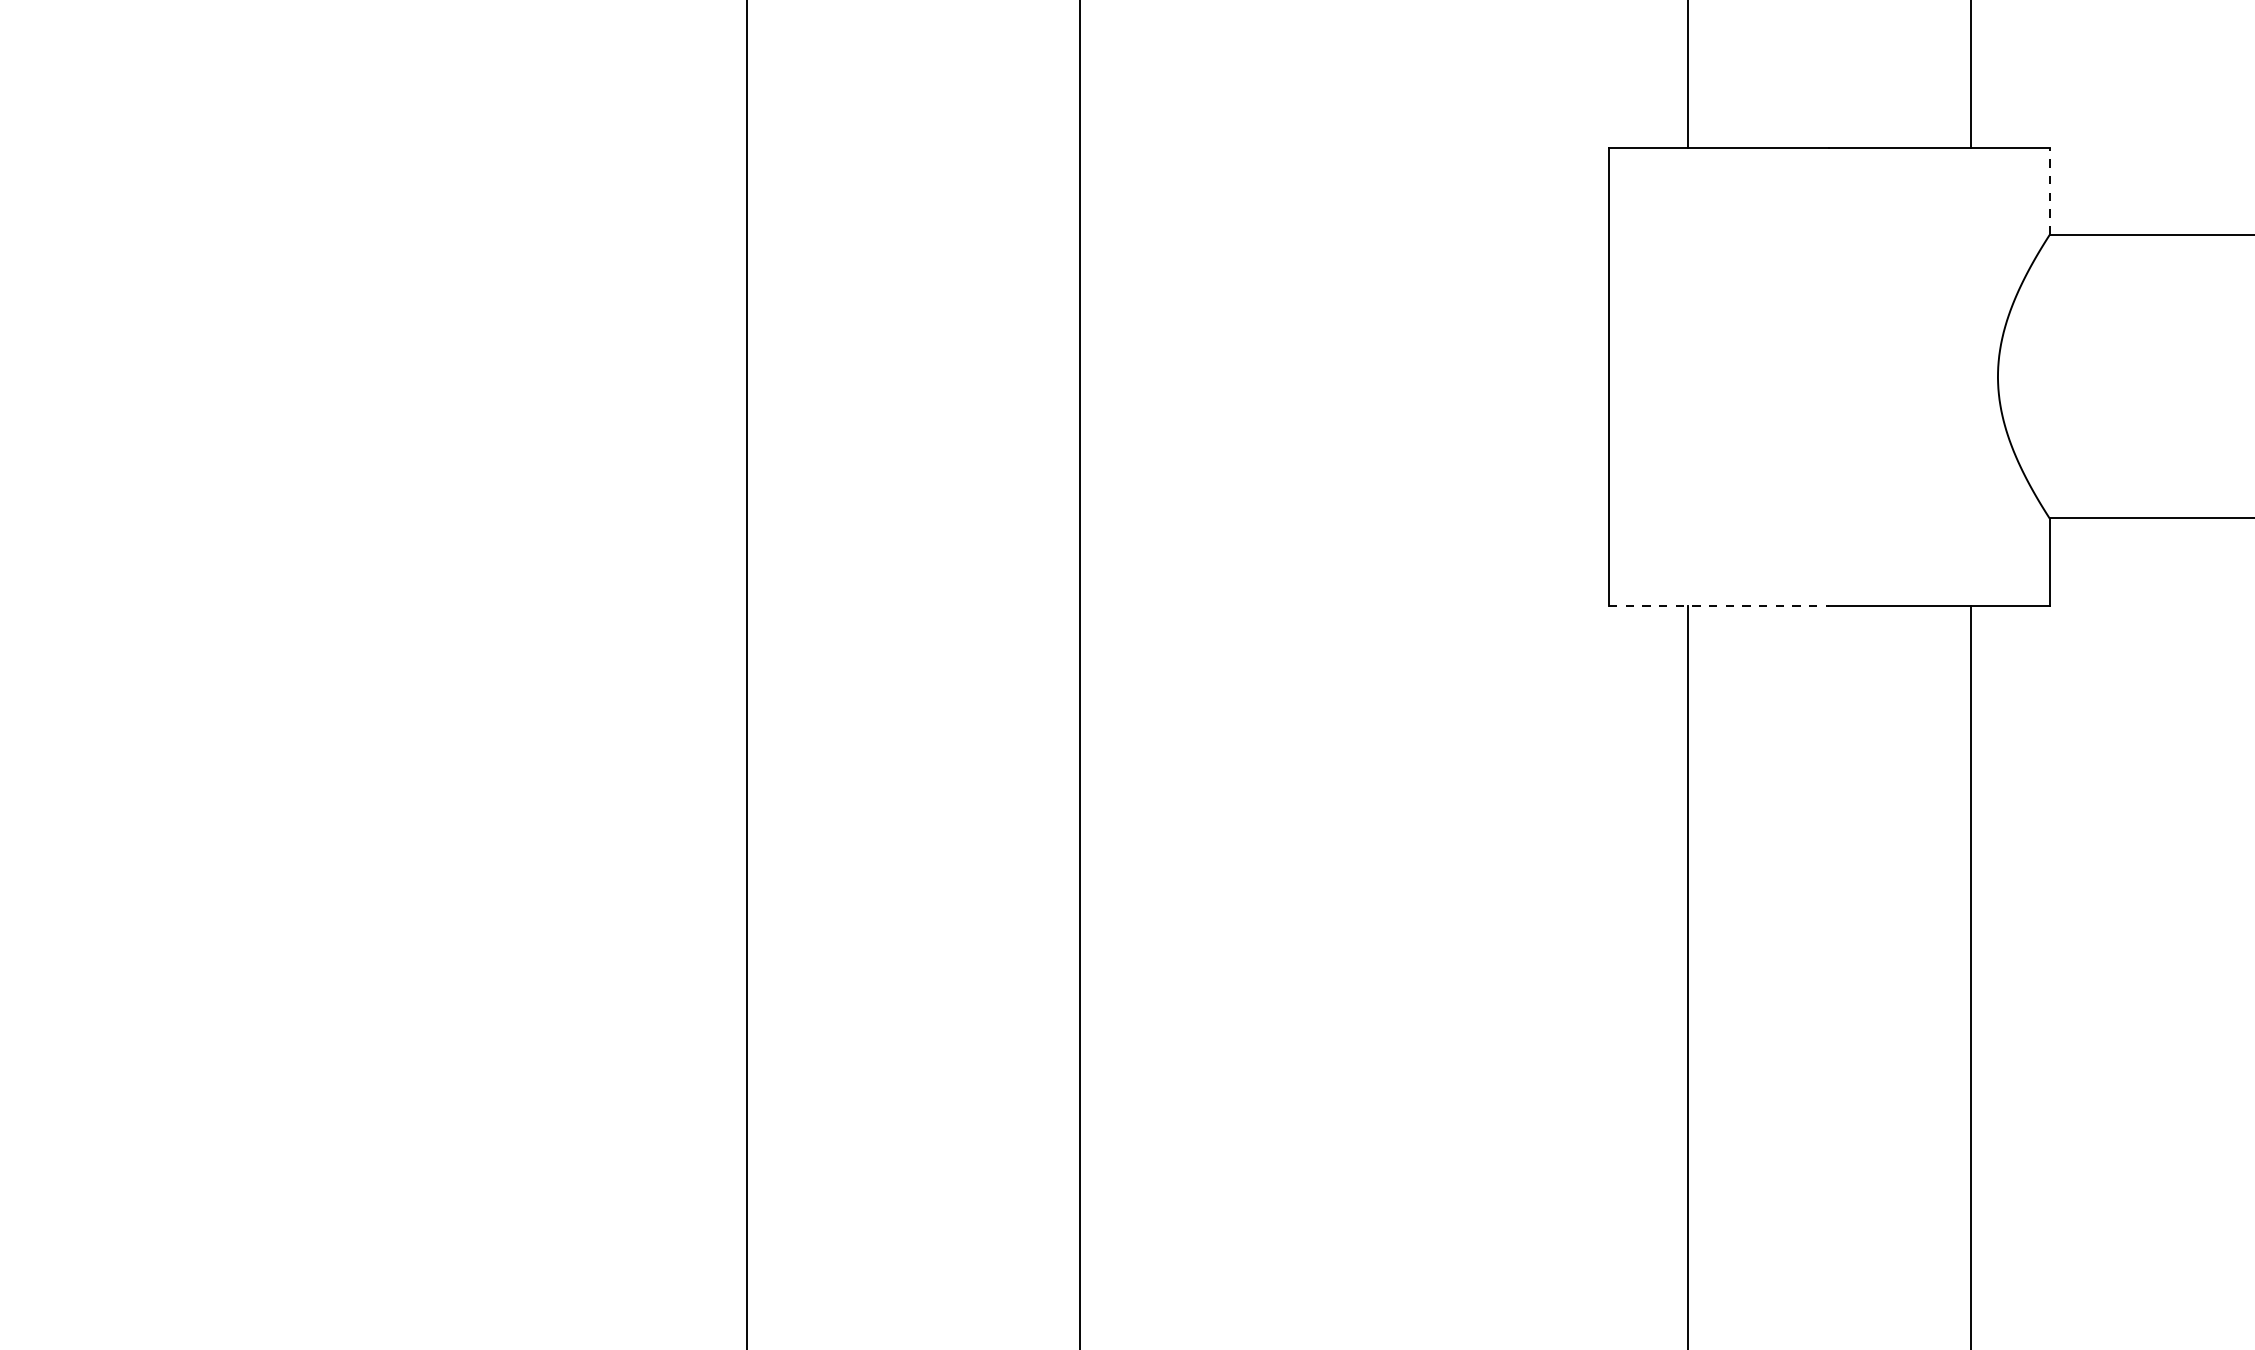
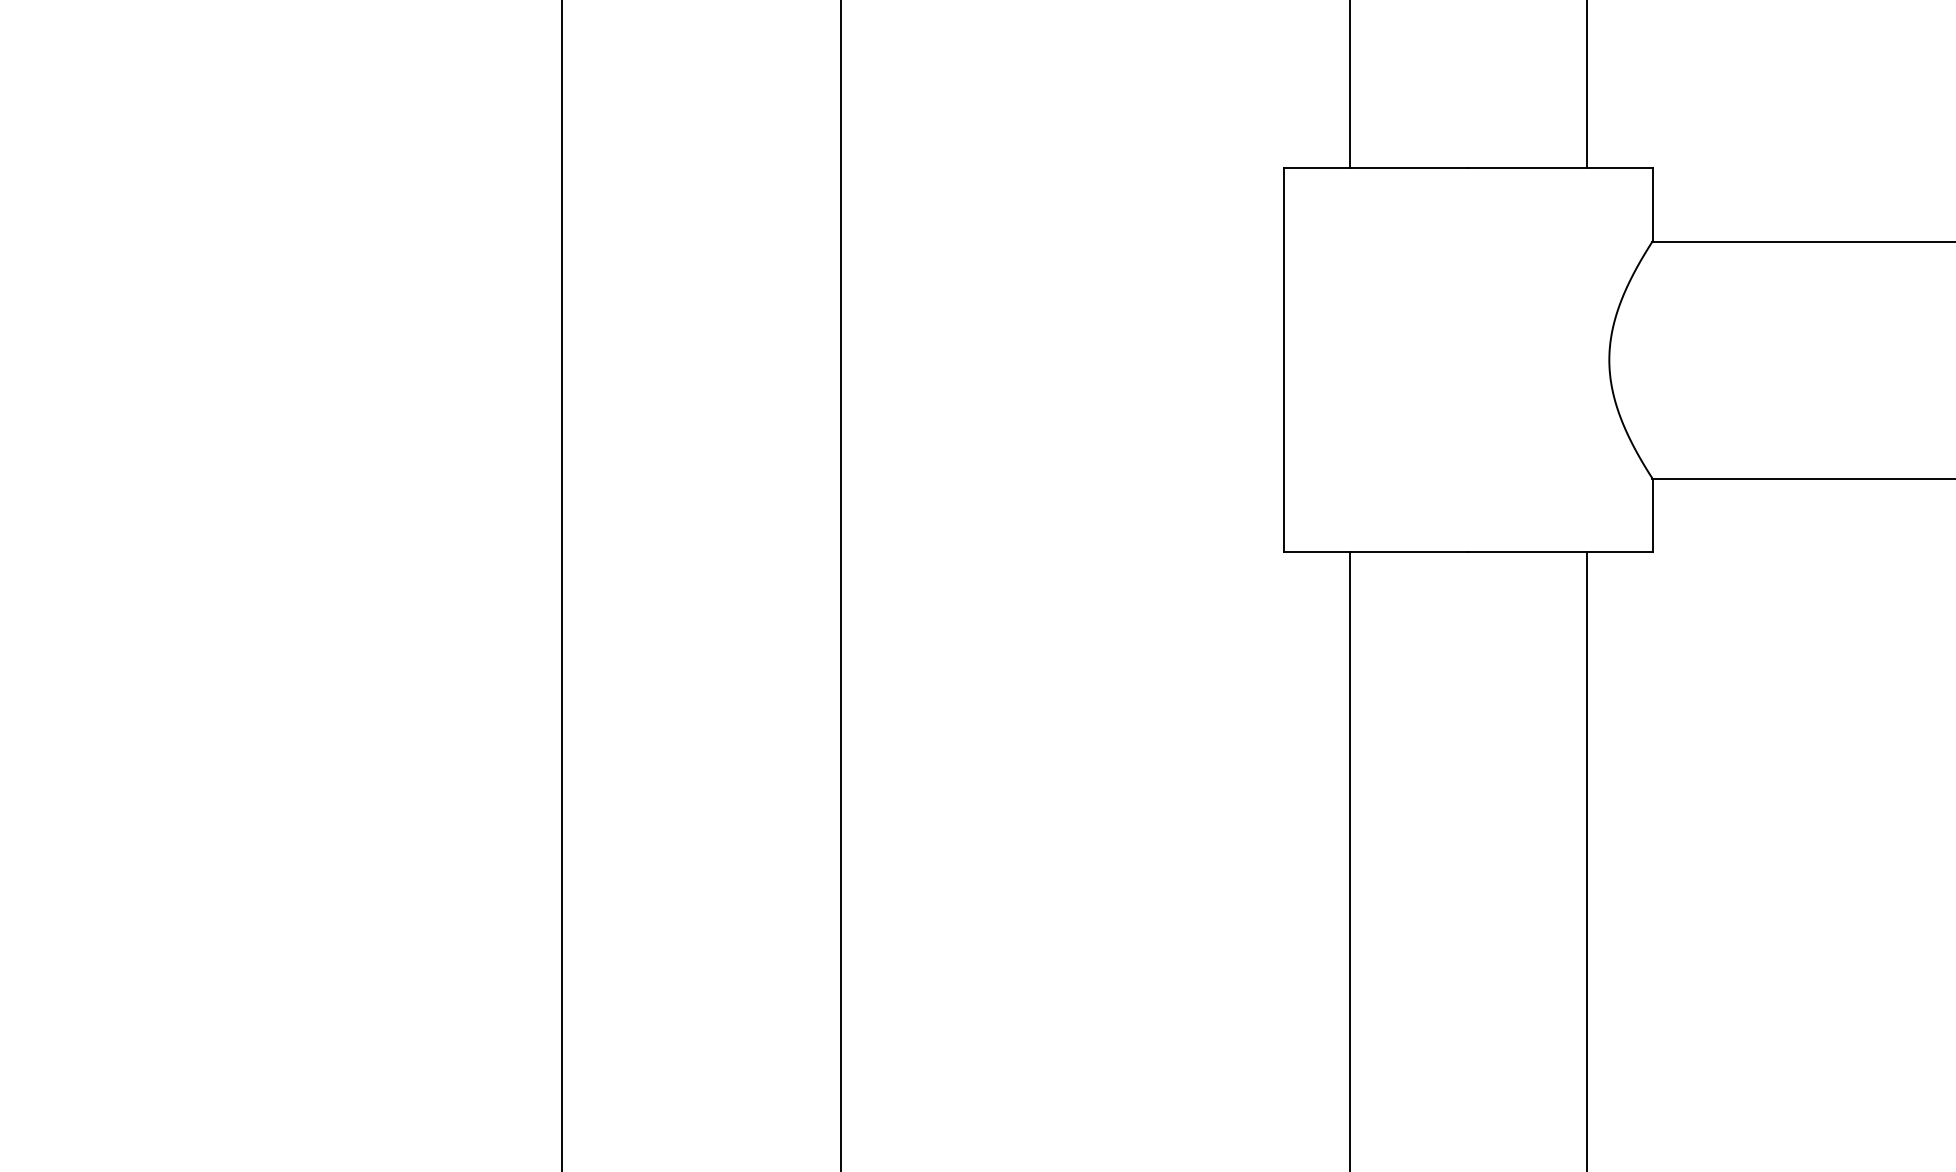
line: (2049, 190) -> (1652, 204), dashed -> solid
line: (1719, 605) -> (1376, 551), dashed -> solid

